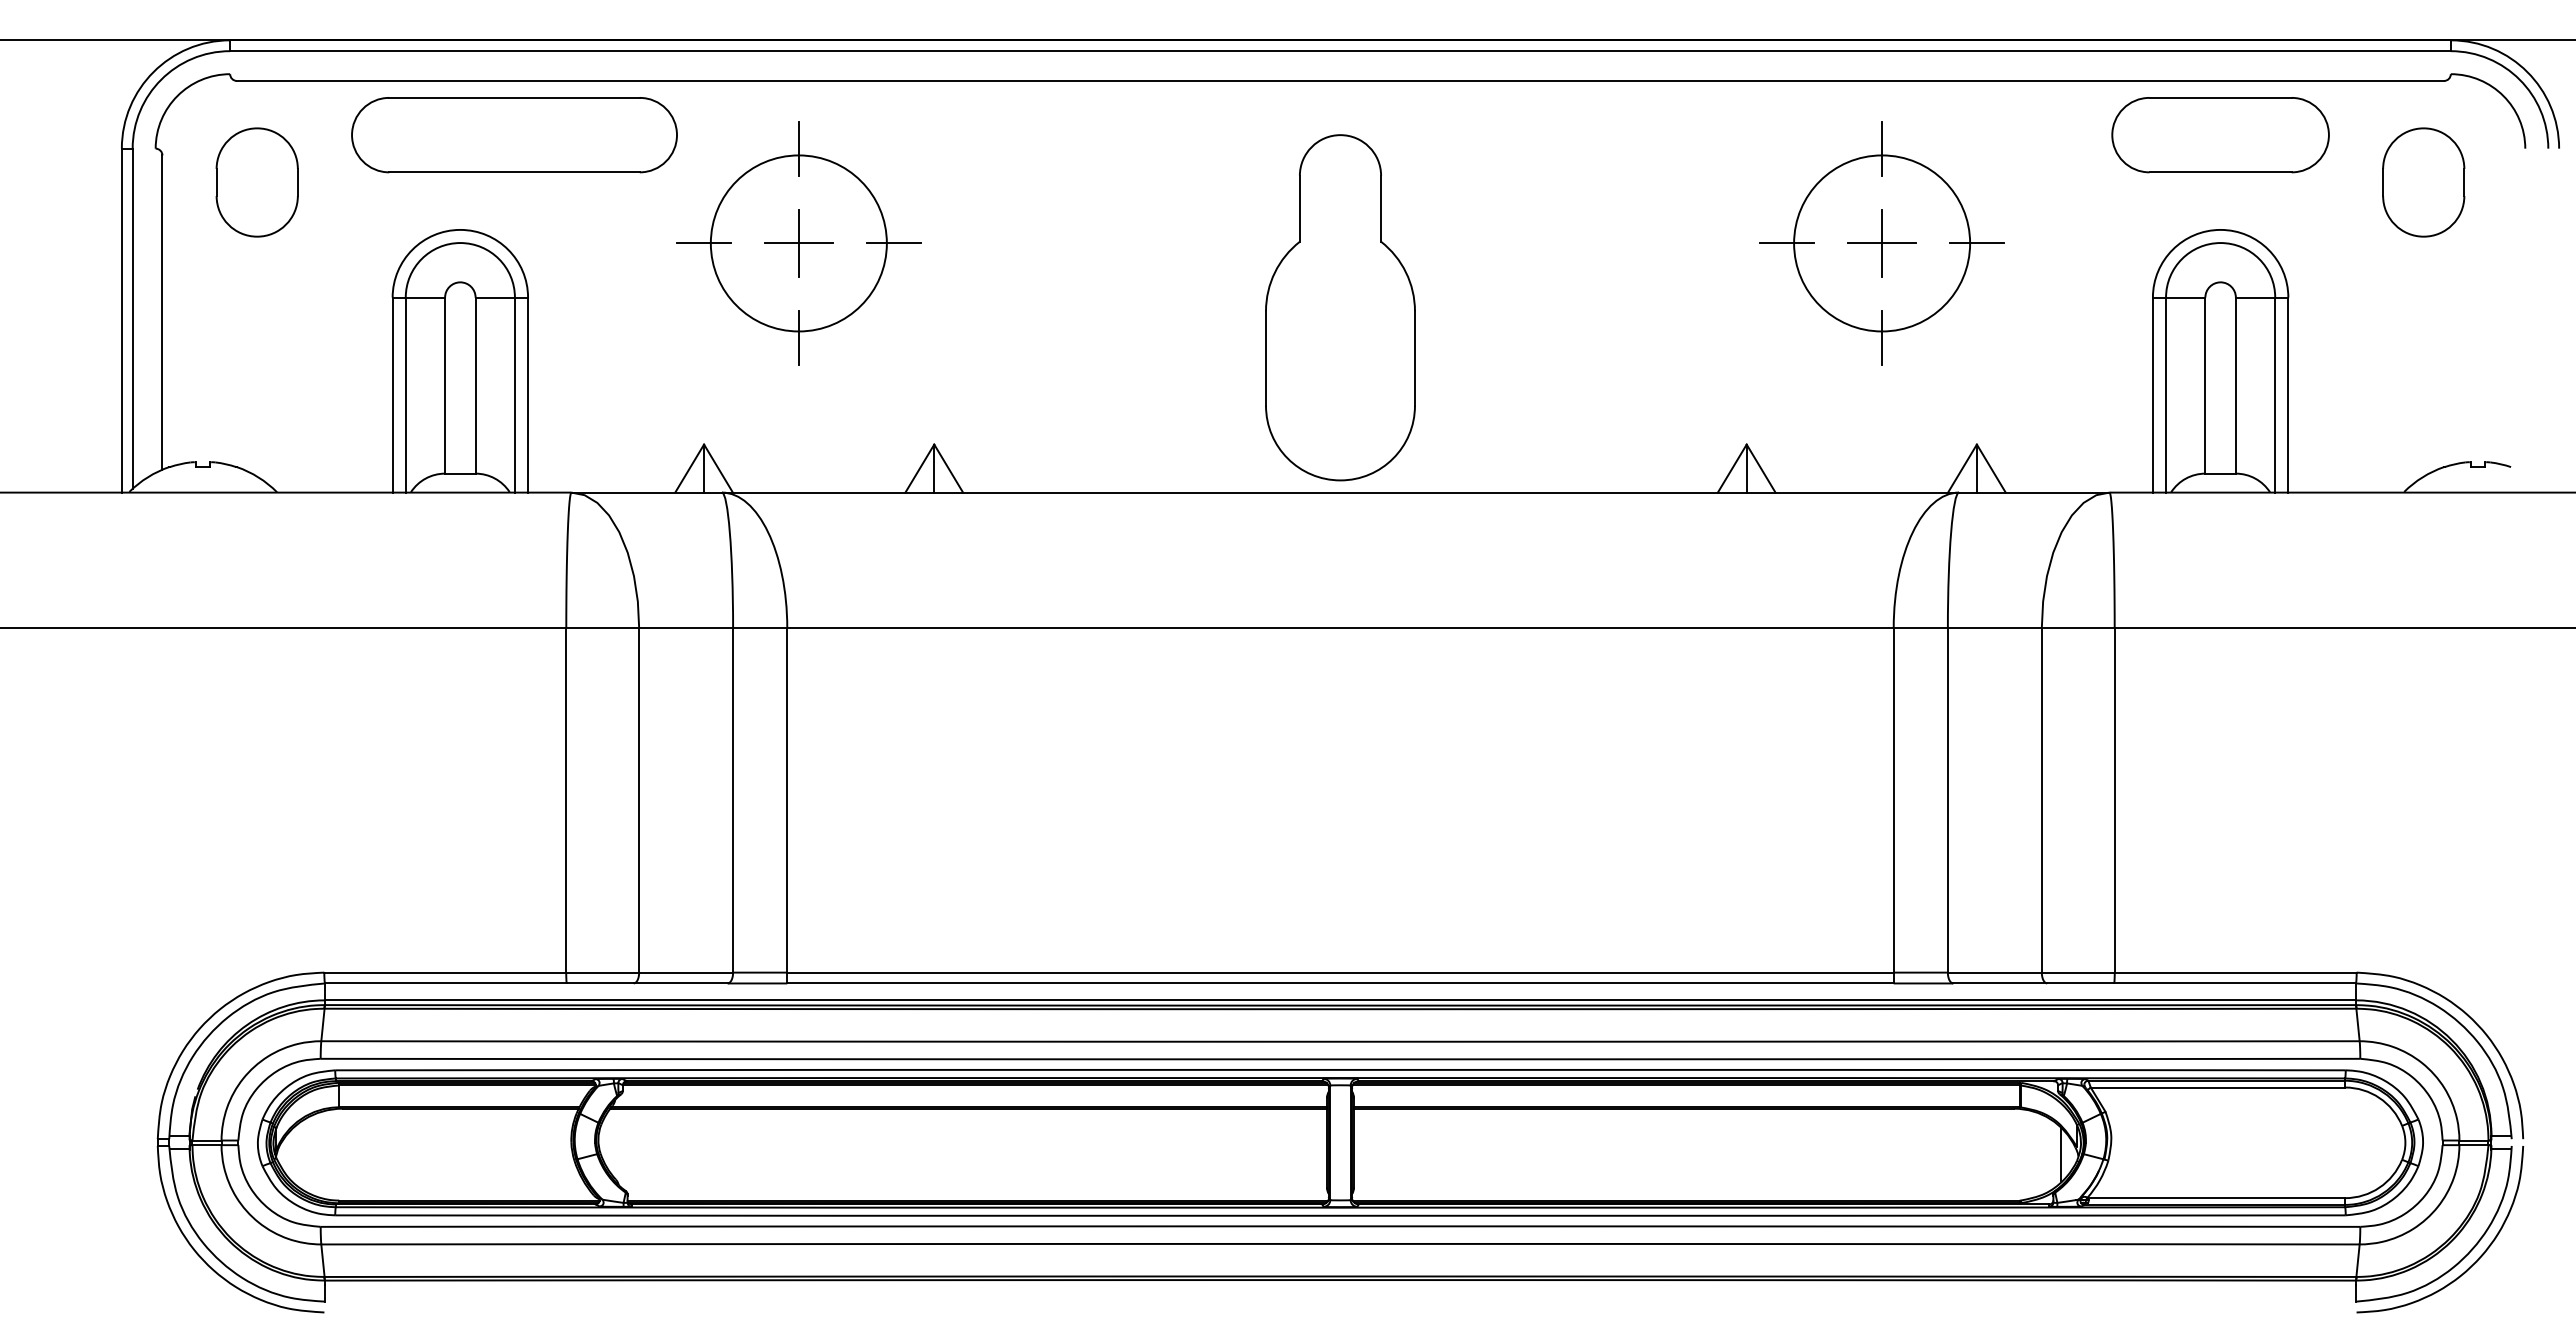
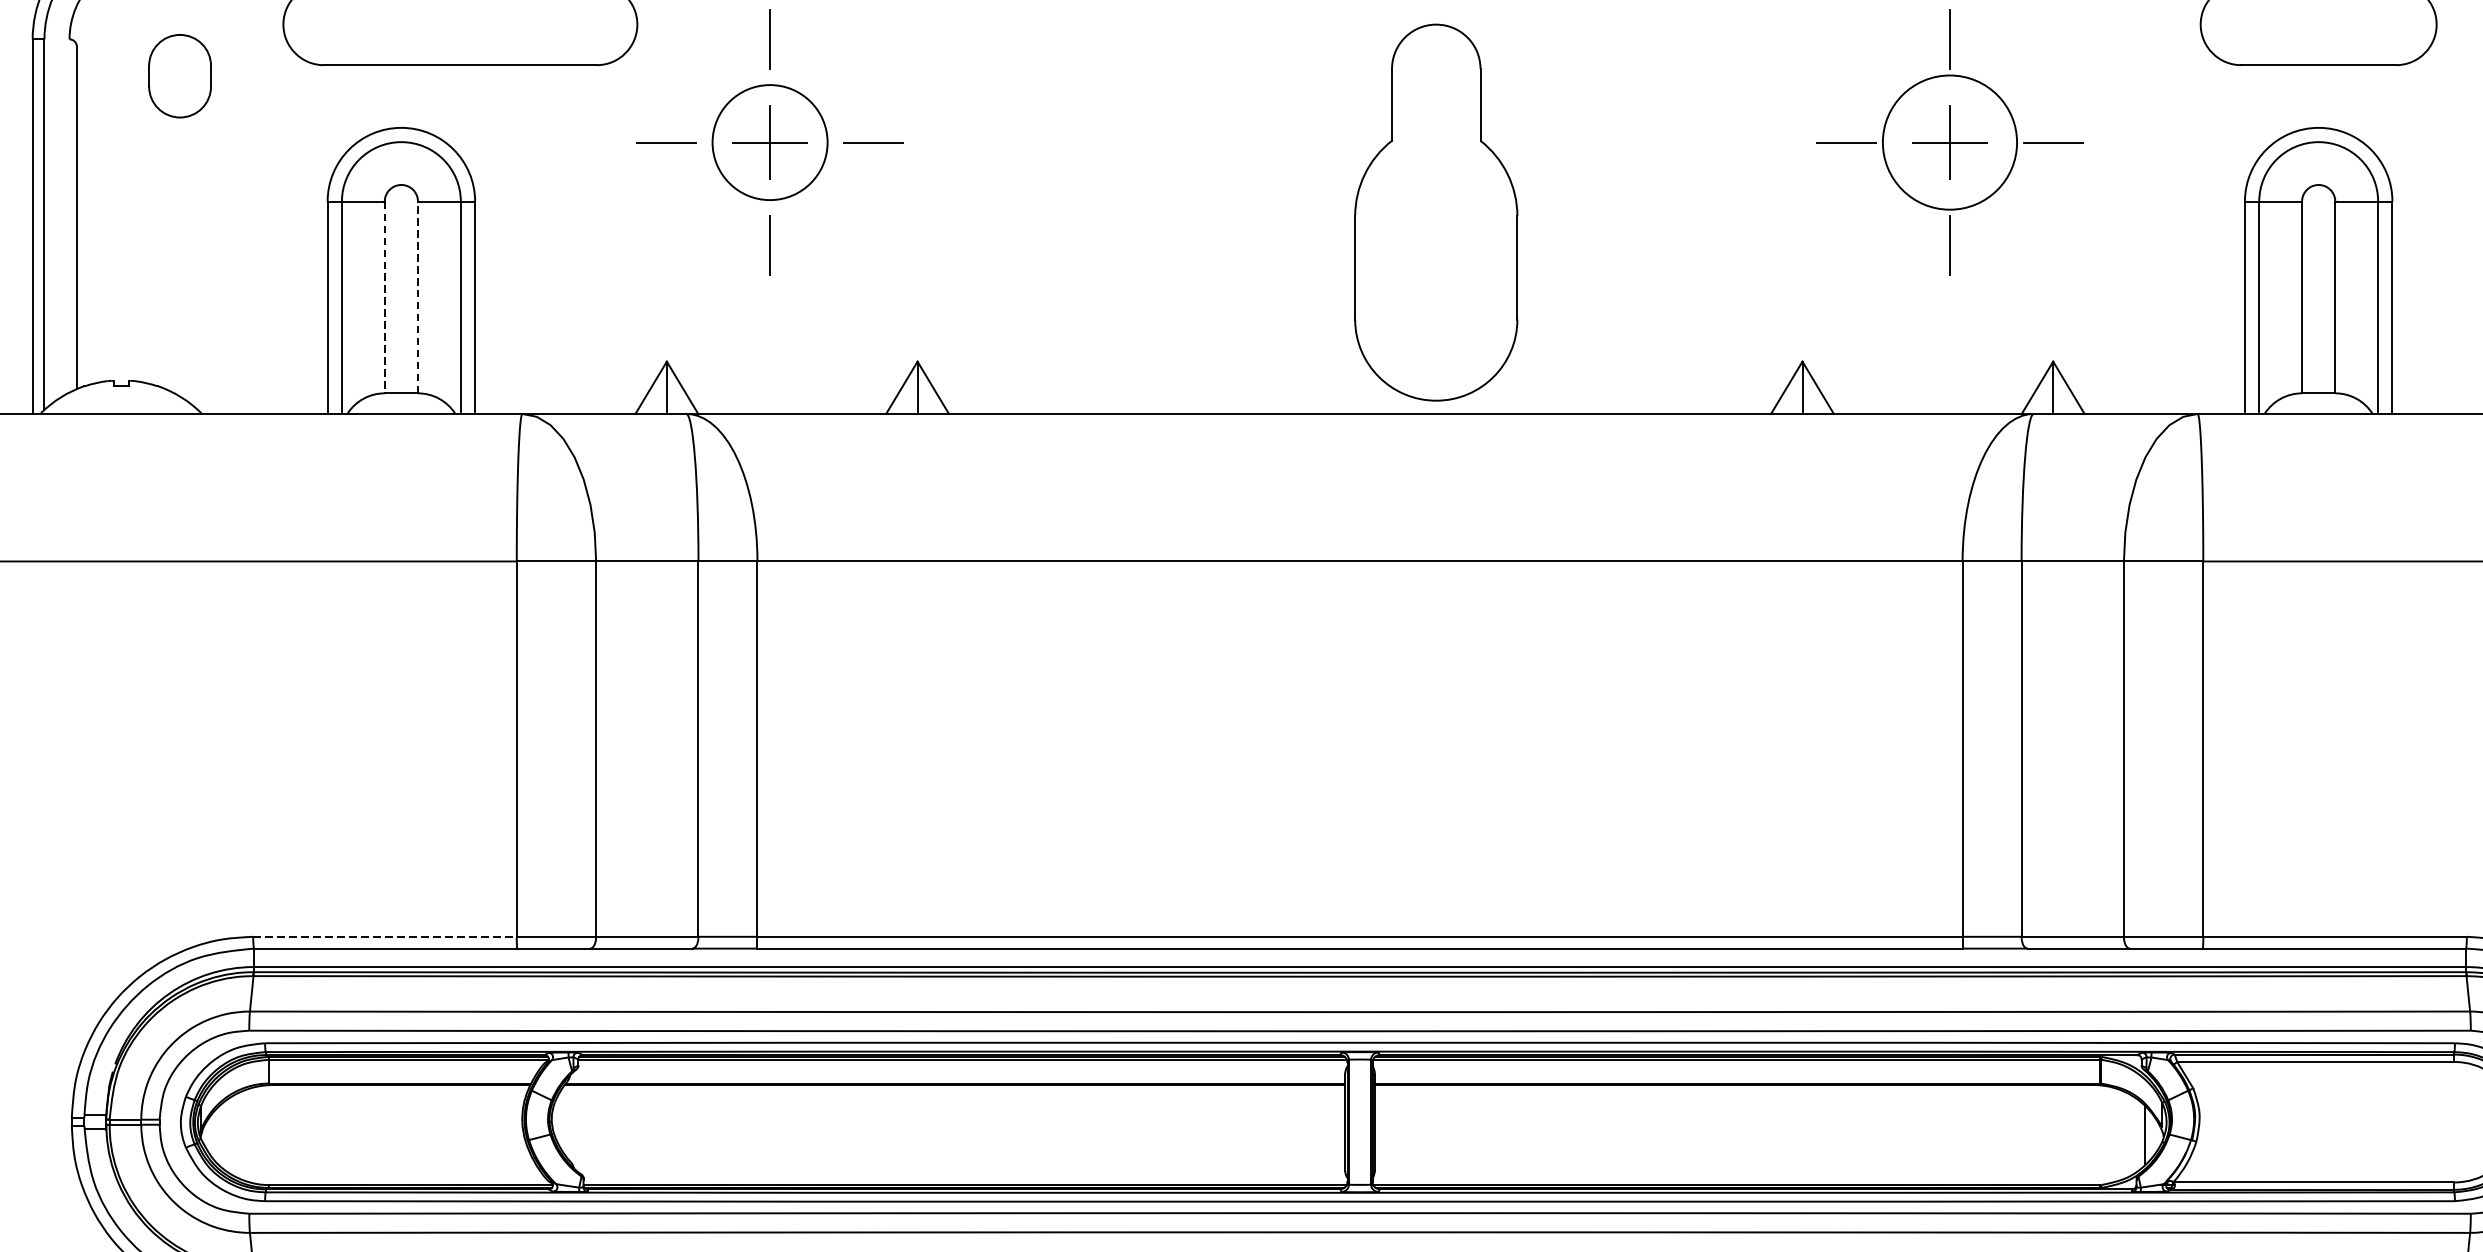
part: (256, 182) -> (179, 76), size x0.7
circle: (798, 243) -> (769, 142), size x0.6
circle: (1882, 243) -> (1950, 142), size x0.7
part: (1340, 307) -> (1436, 212), moved
line: (475, 385) -> (417, 297), solid -> dashed
line: (445, 386) -> (385, 298), solid -> dashed
line: (445, 972) -> (385, 936), solid -> dashed

